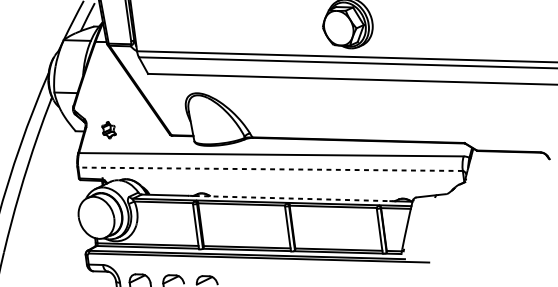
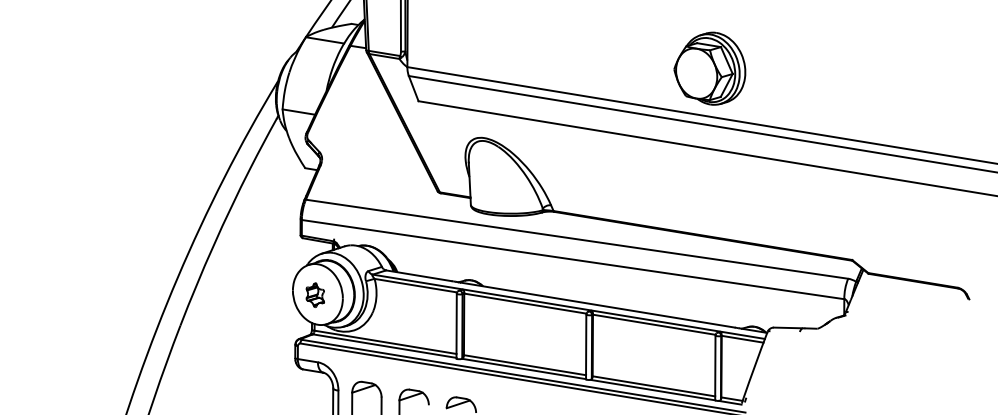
part: (108, 129) -> (314, 294), moved
line: (270, 169) -> (572, 259), dashed -> solid
line: (291, 198) -> (597, 305), dashed -> solid

